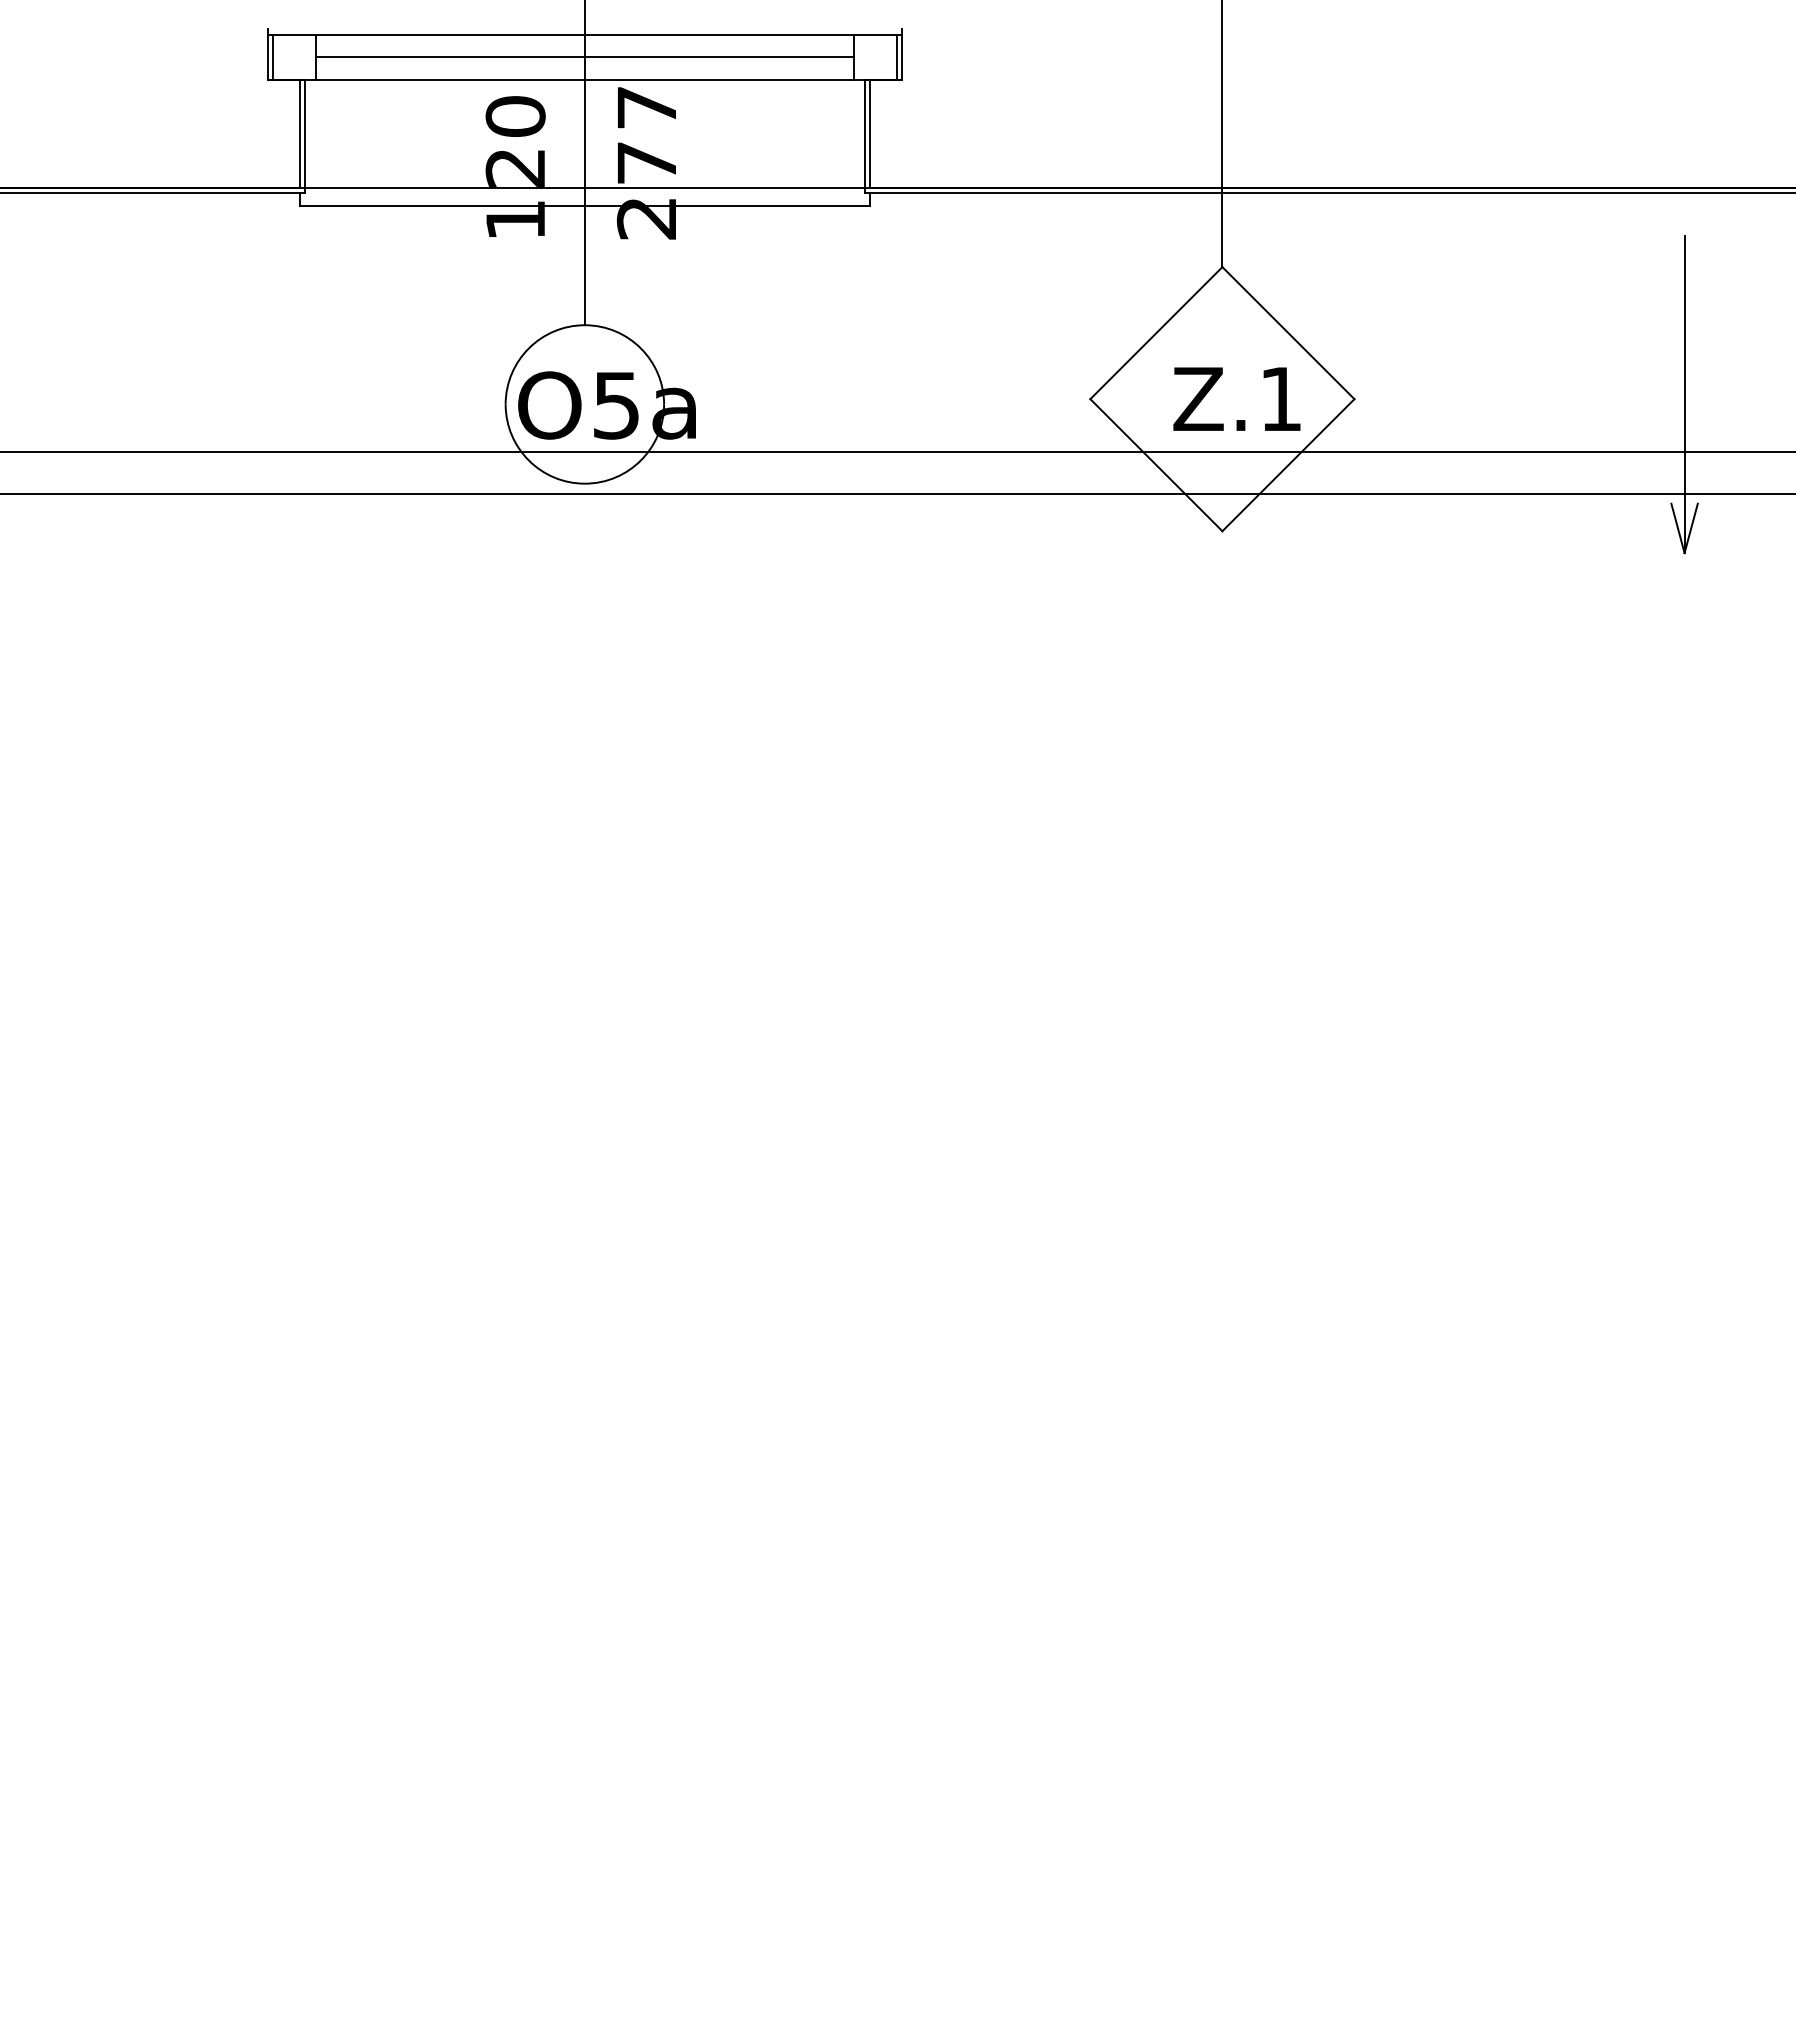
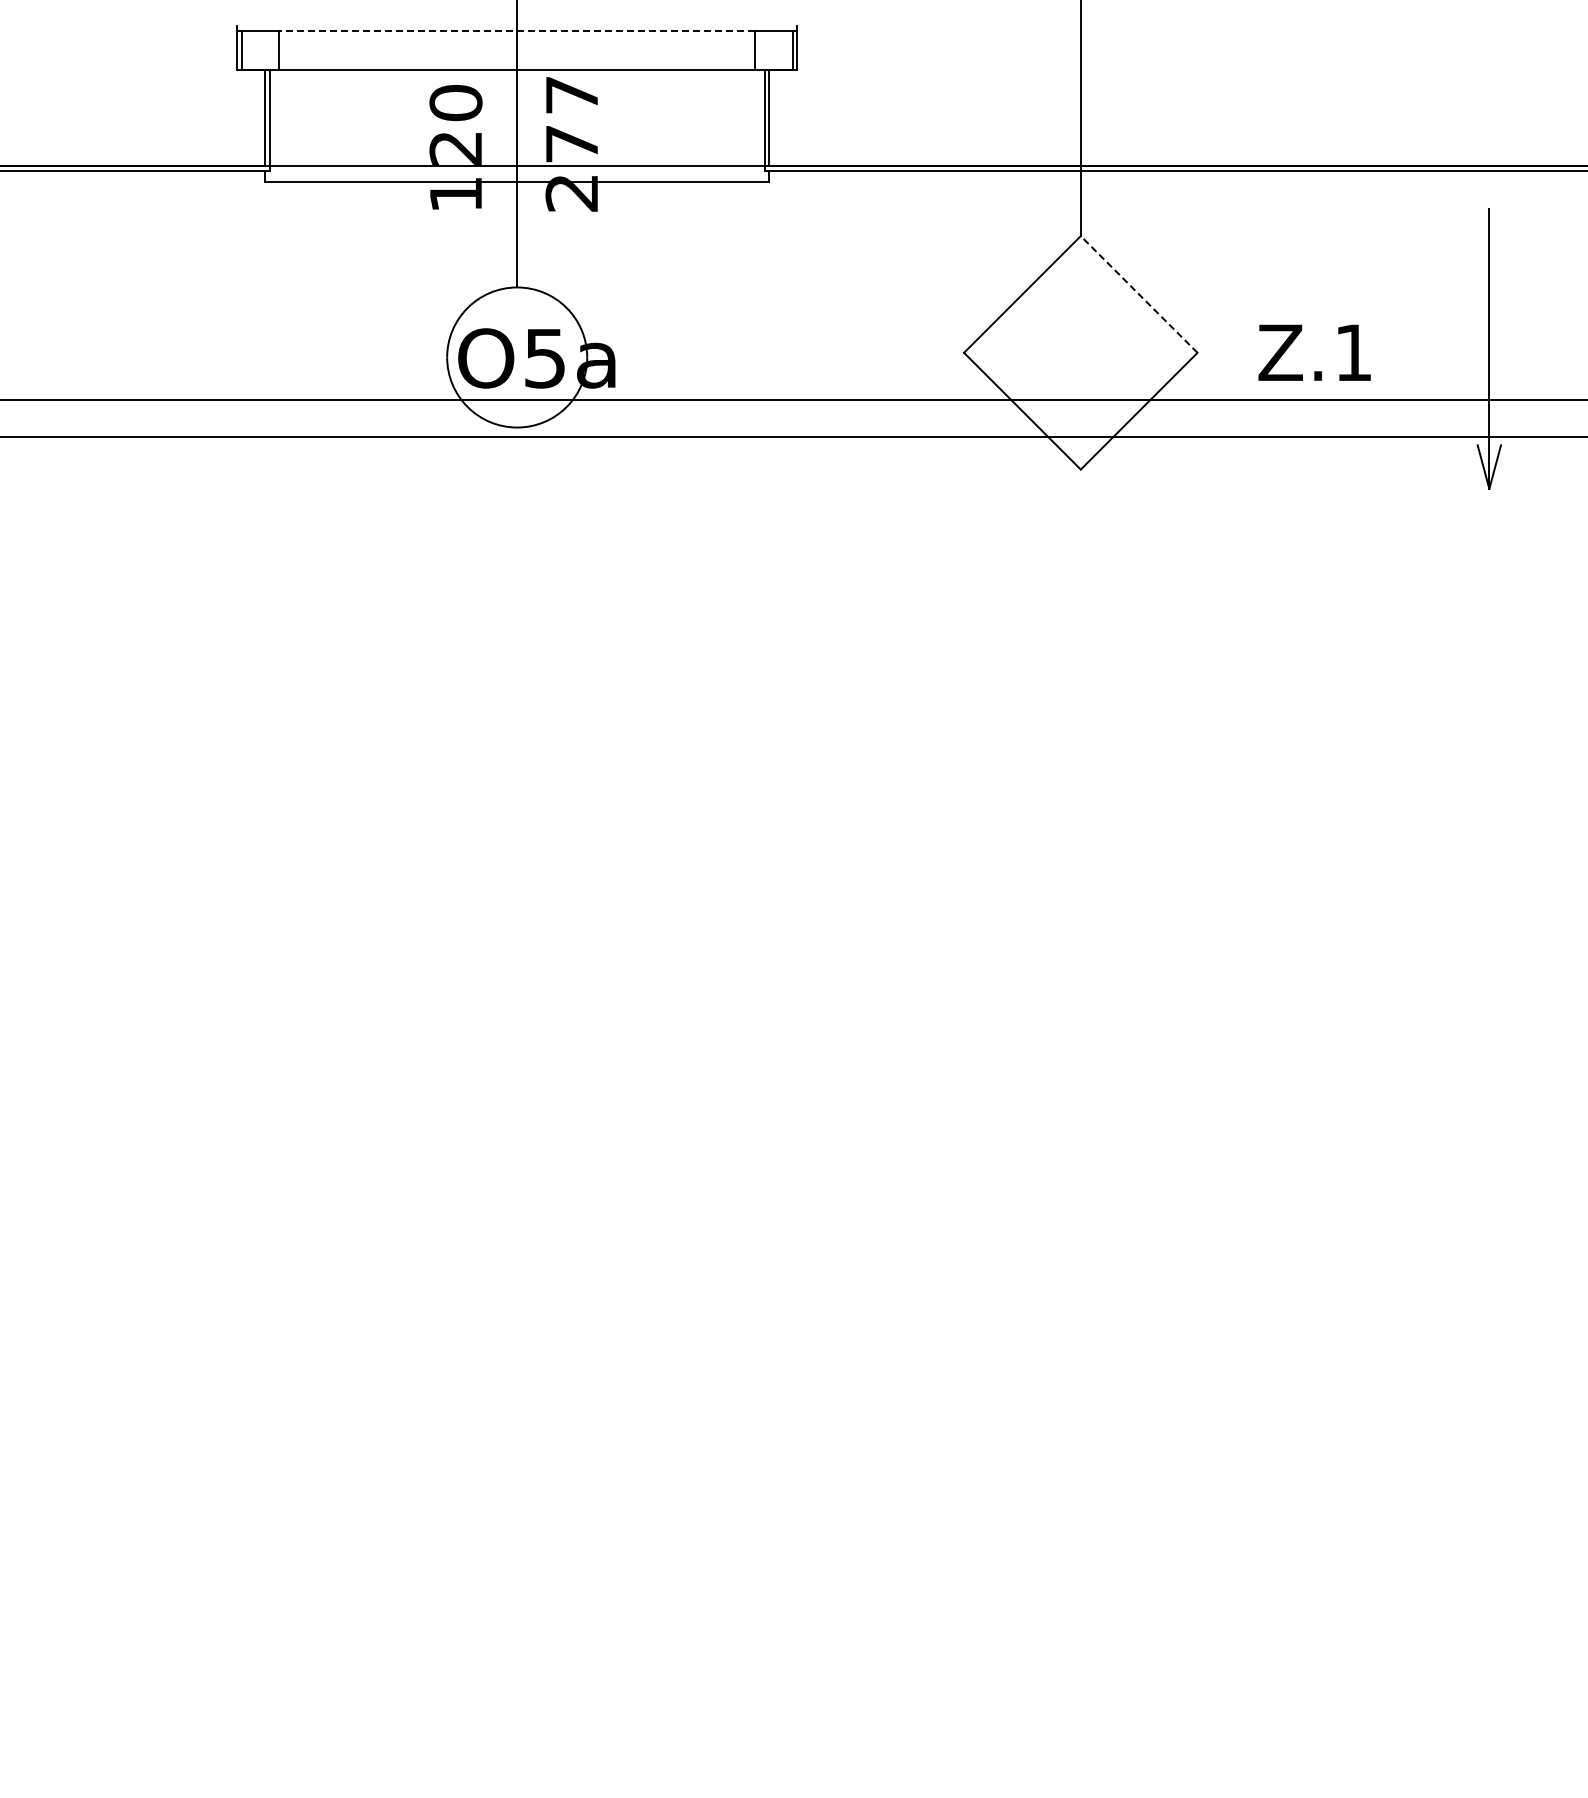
line: (584, 34) -> (516, 30), solid -> dashed
line: (585, 57) -> (517, 50), removed
line: (1288, 333) -> (1139, 294), solid -> dashed
text: (1236, 398) -> (1314, 352), moved

